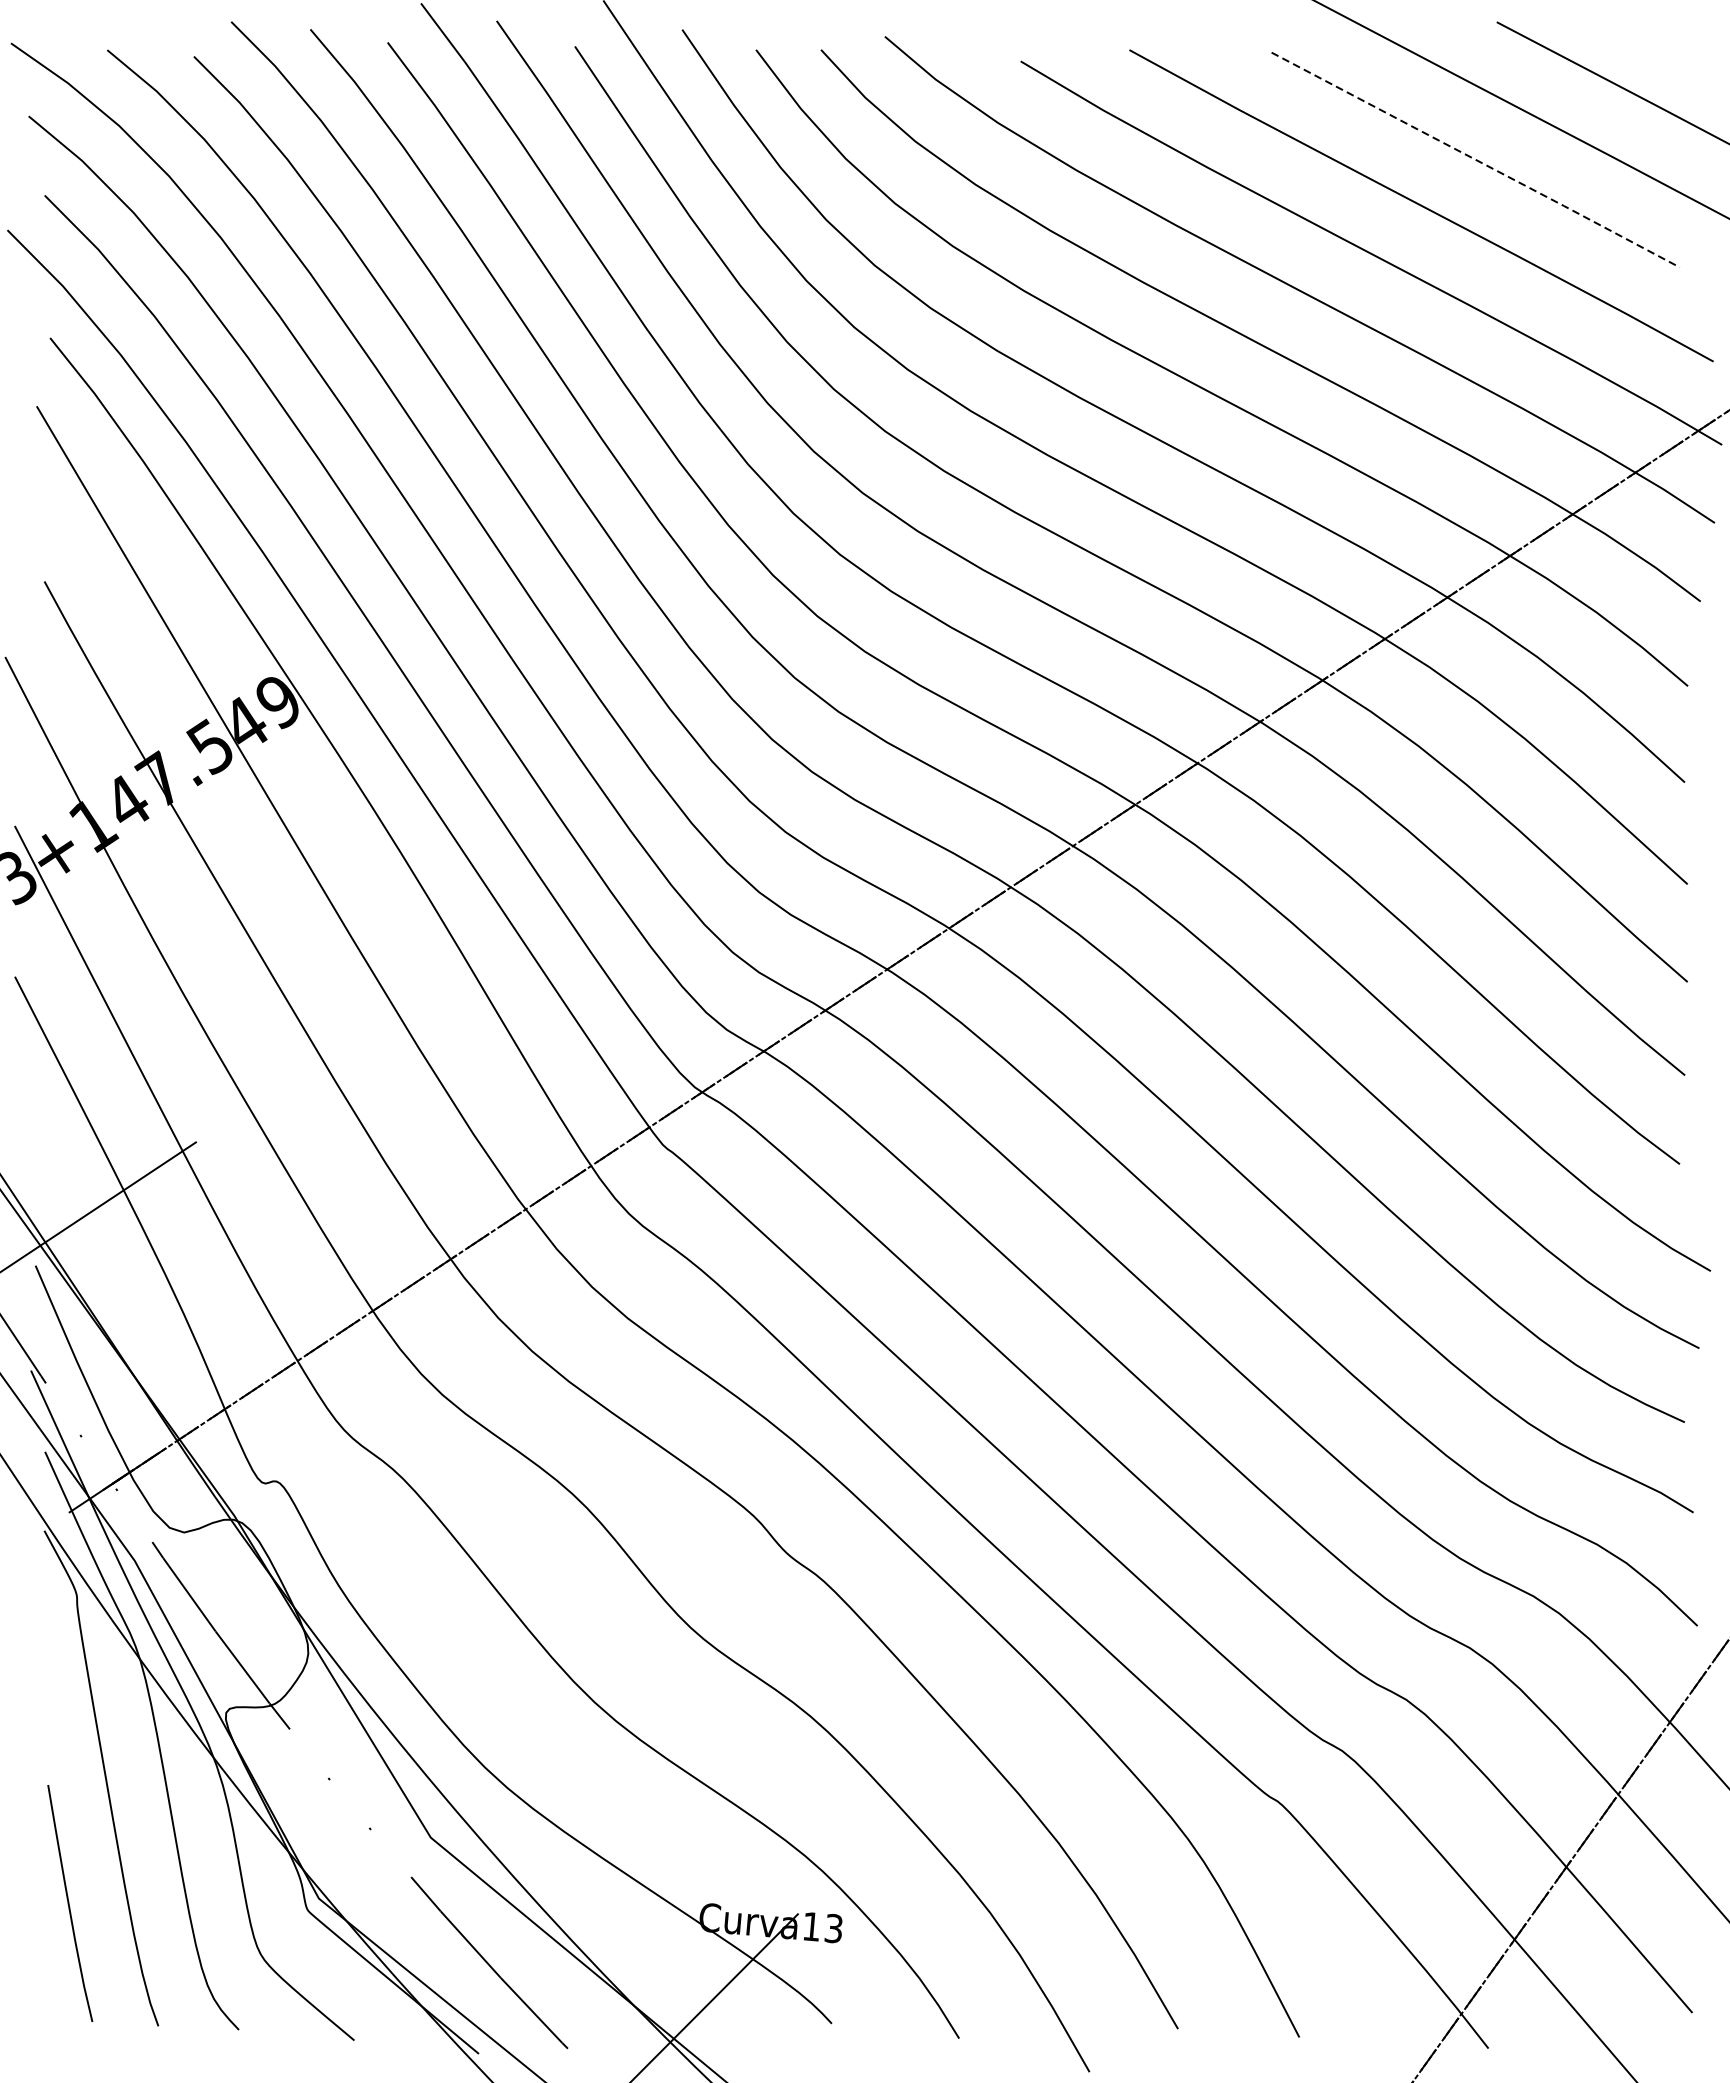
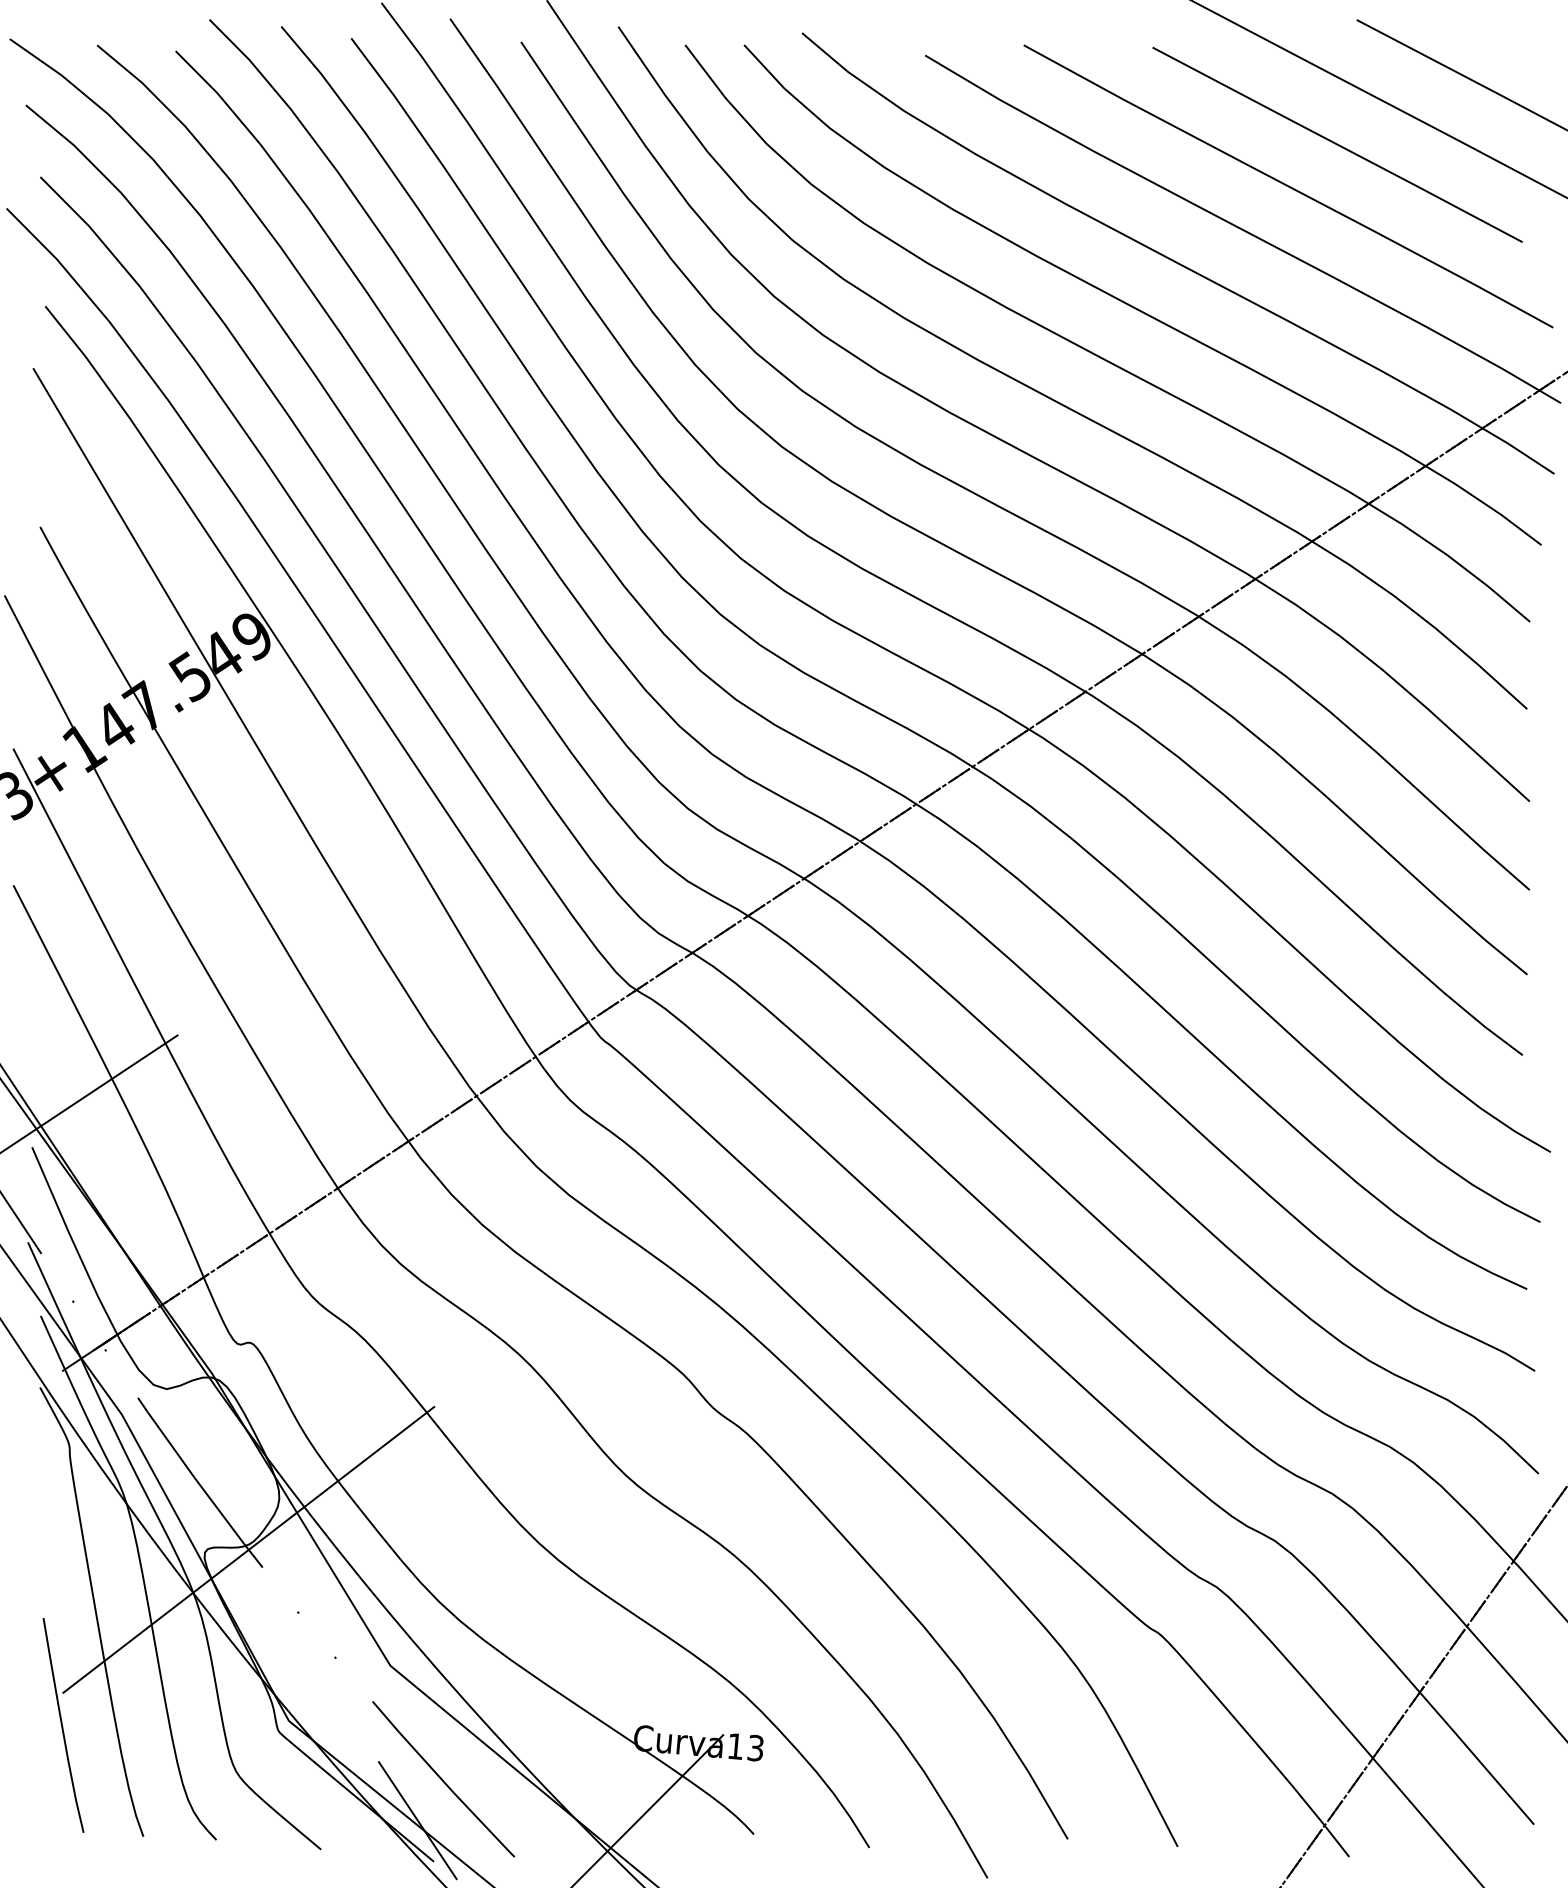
line: (1476, 159) -> (1338, 144), dashed -> solid
line: (274, 1709) -> (248, 1549), added
line: (460, 2008) -> (417, 1820), added

